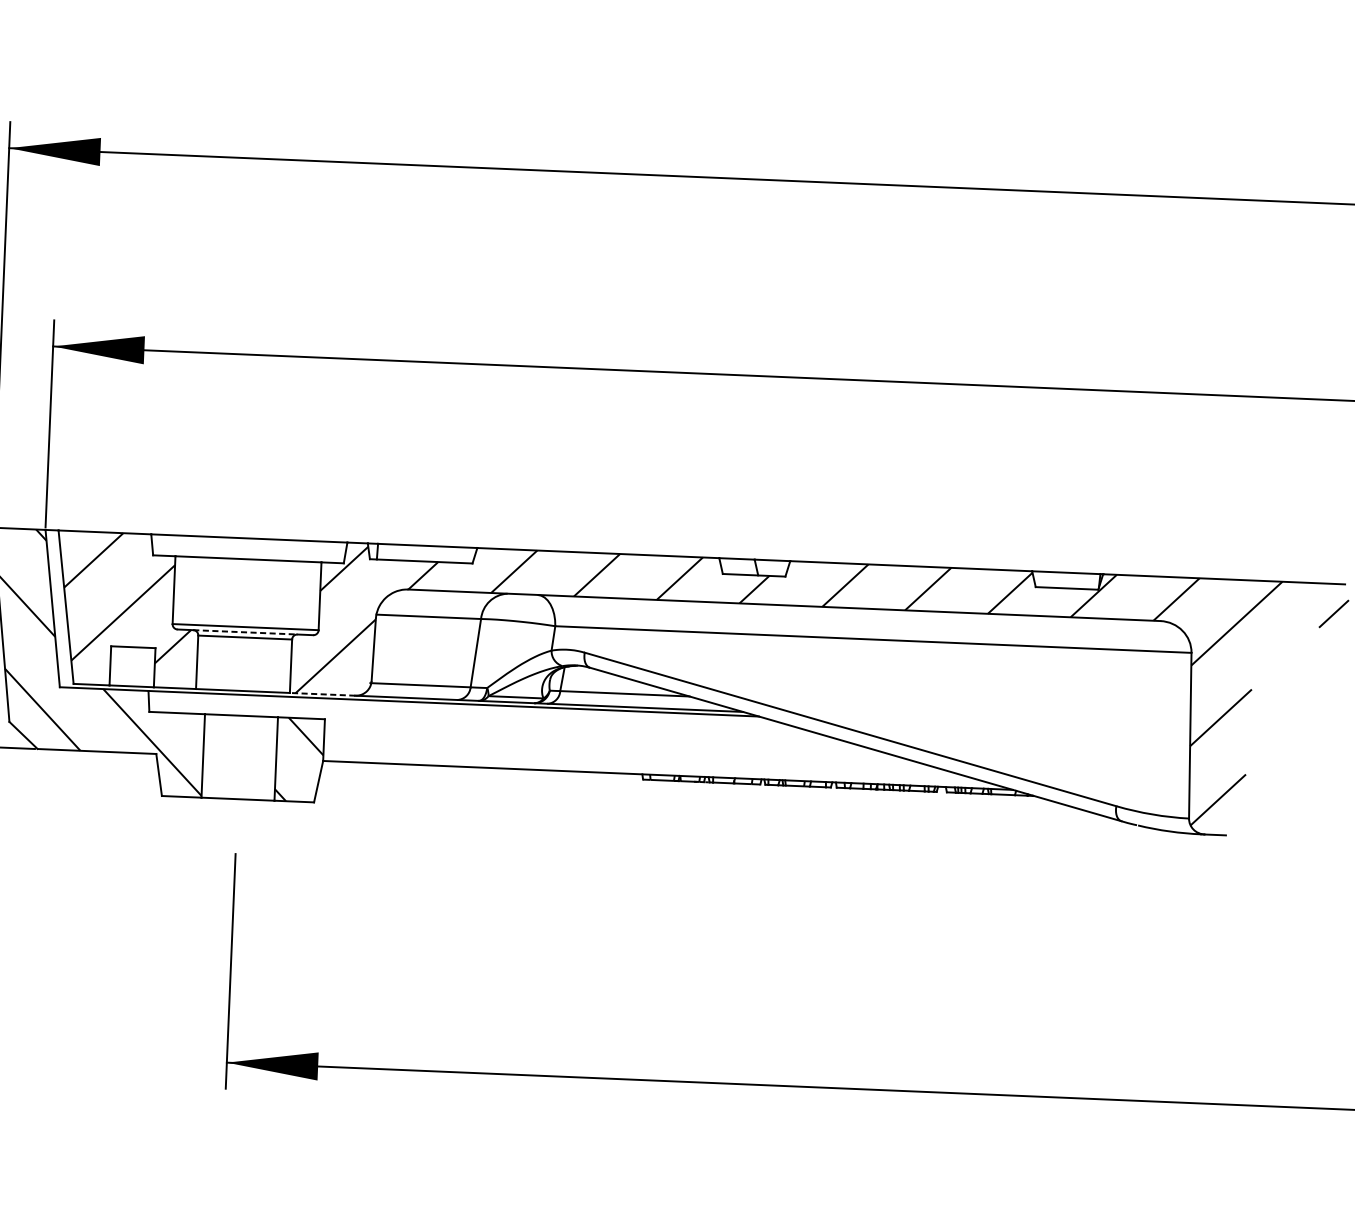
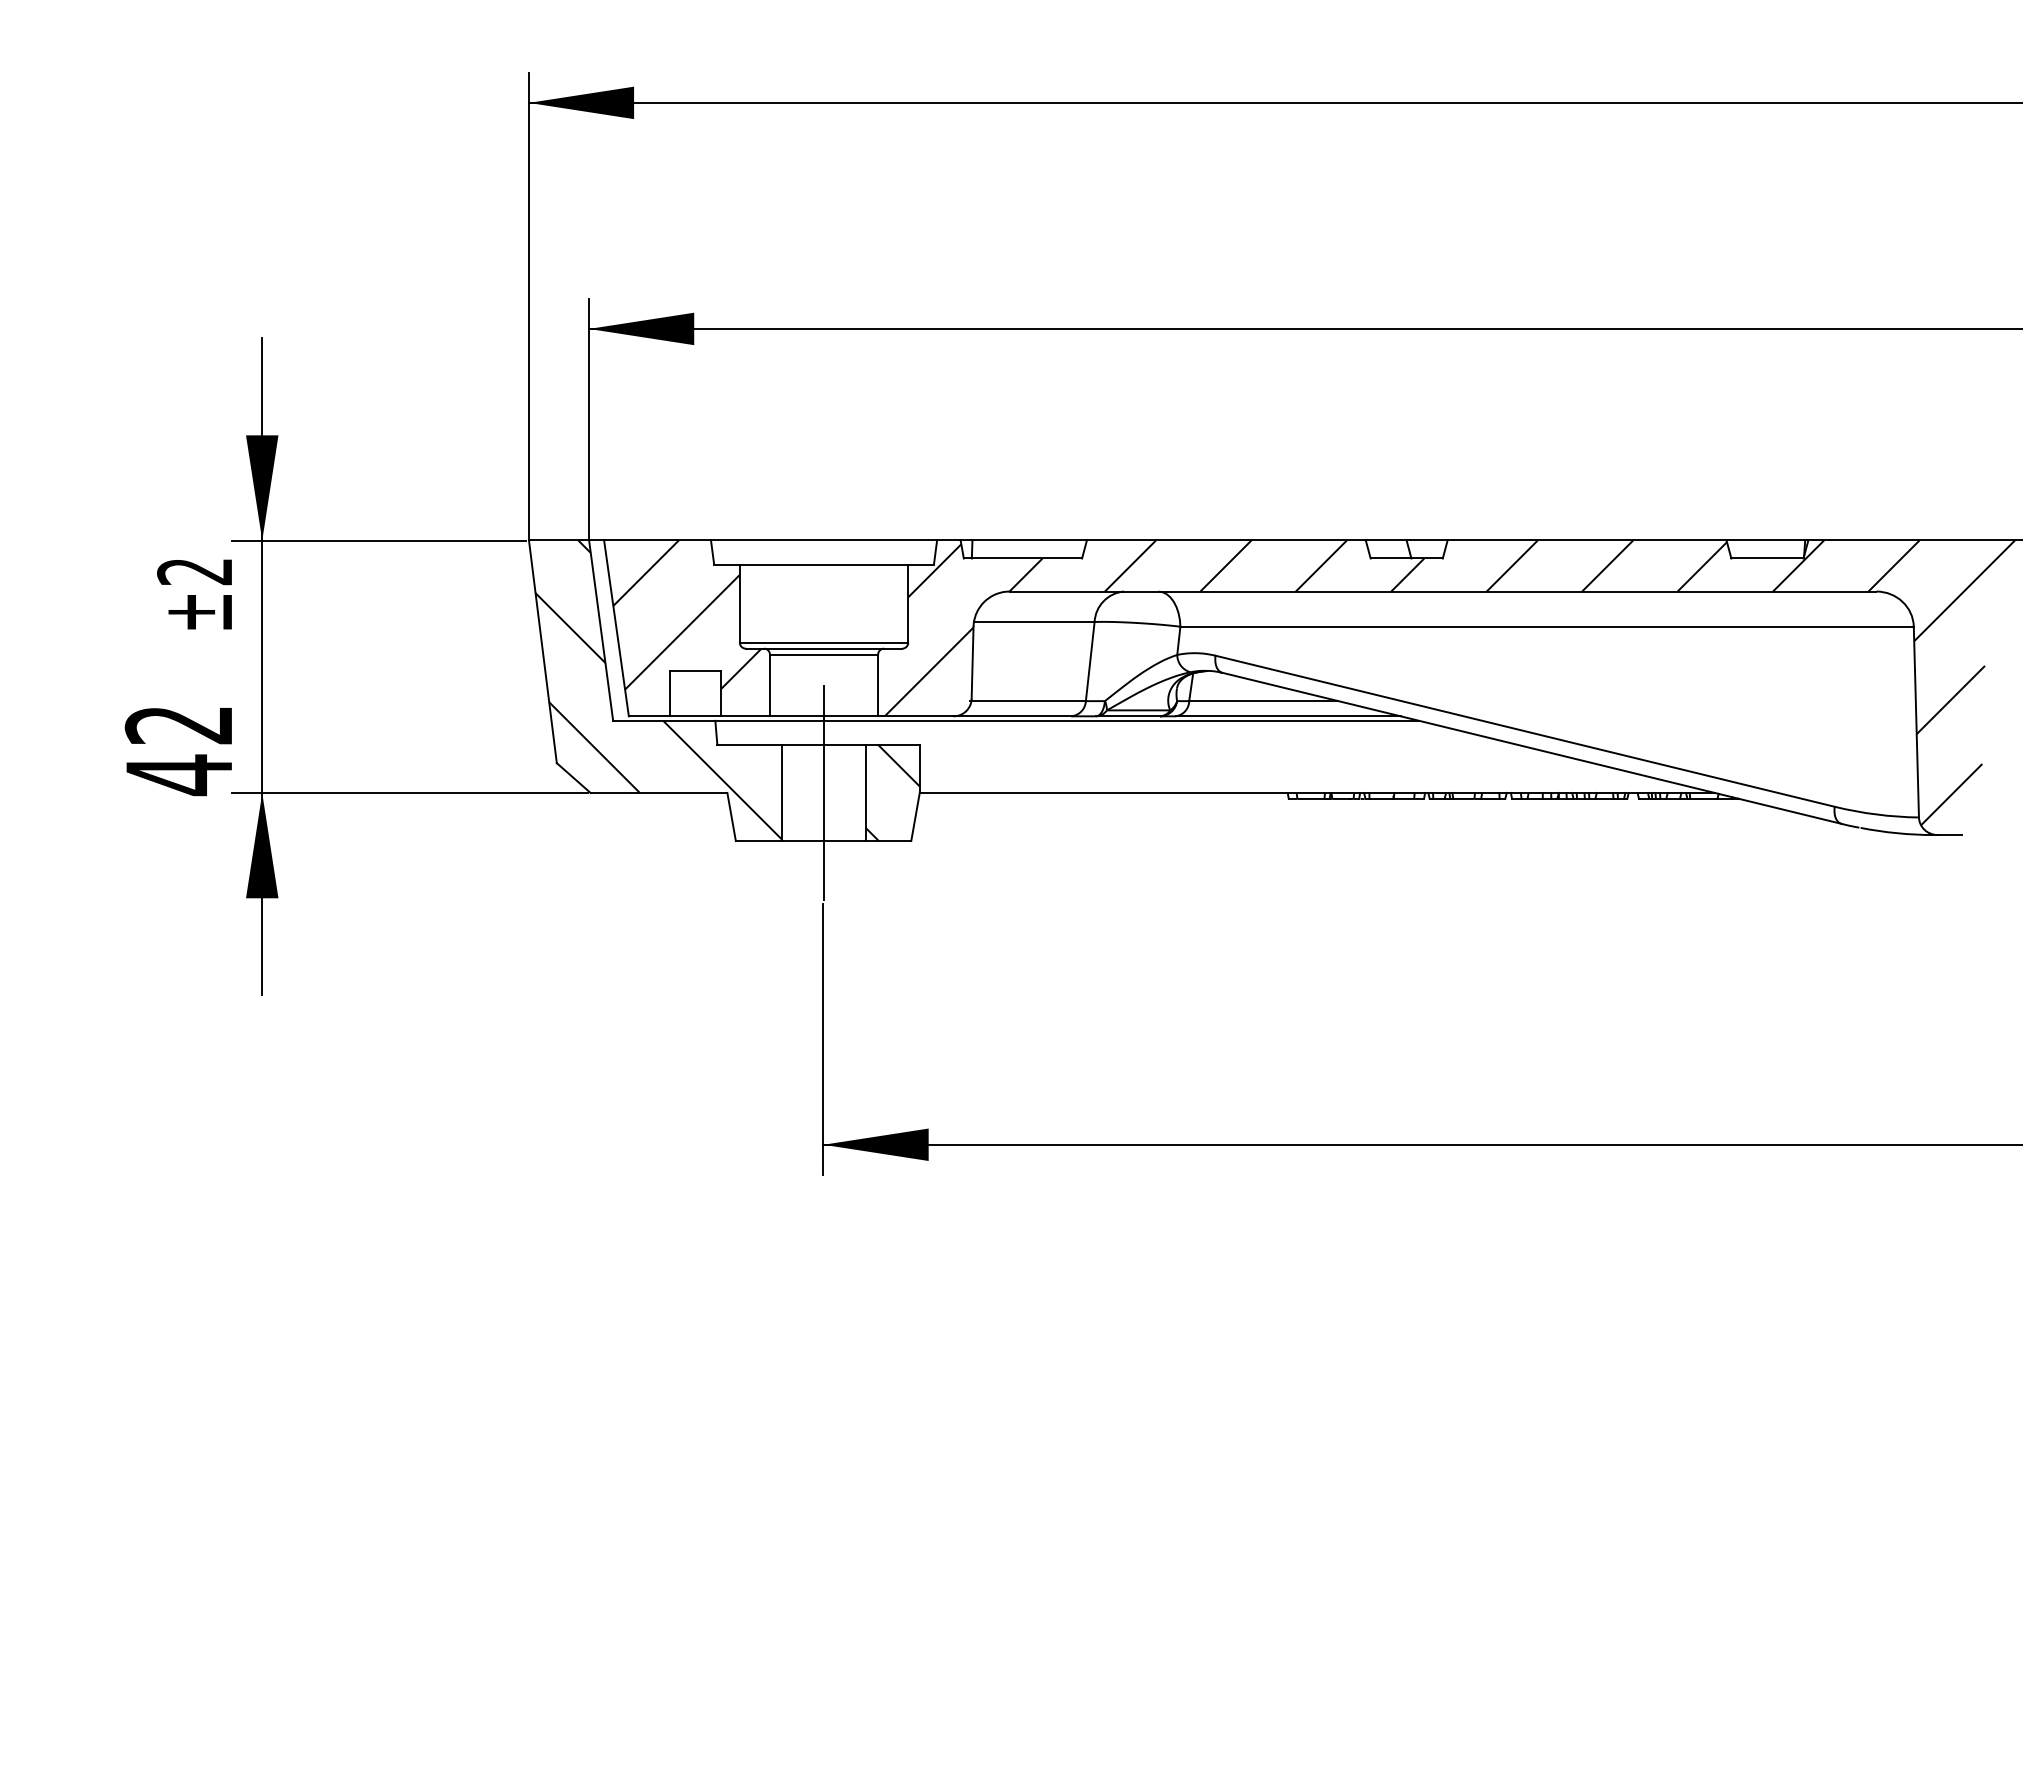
line: (245, 632) -> (824, 648), dashed -> solid
line: (322, 694) -> (915, 716), dashed -> solid
line: (239, 757) -> (823, 792), added

